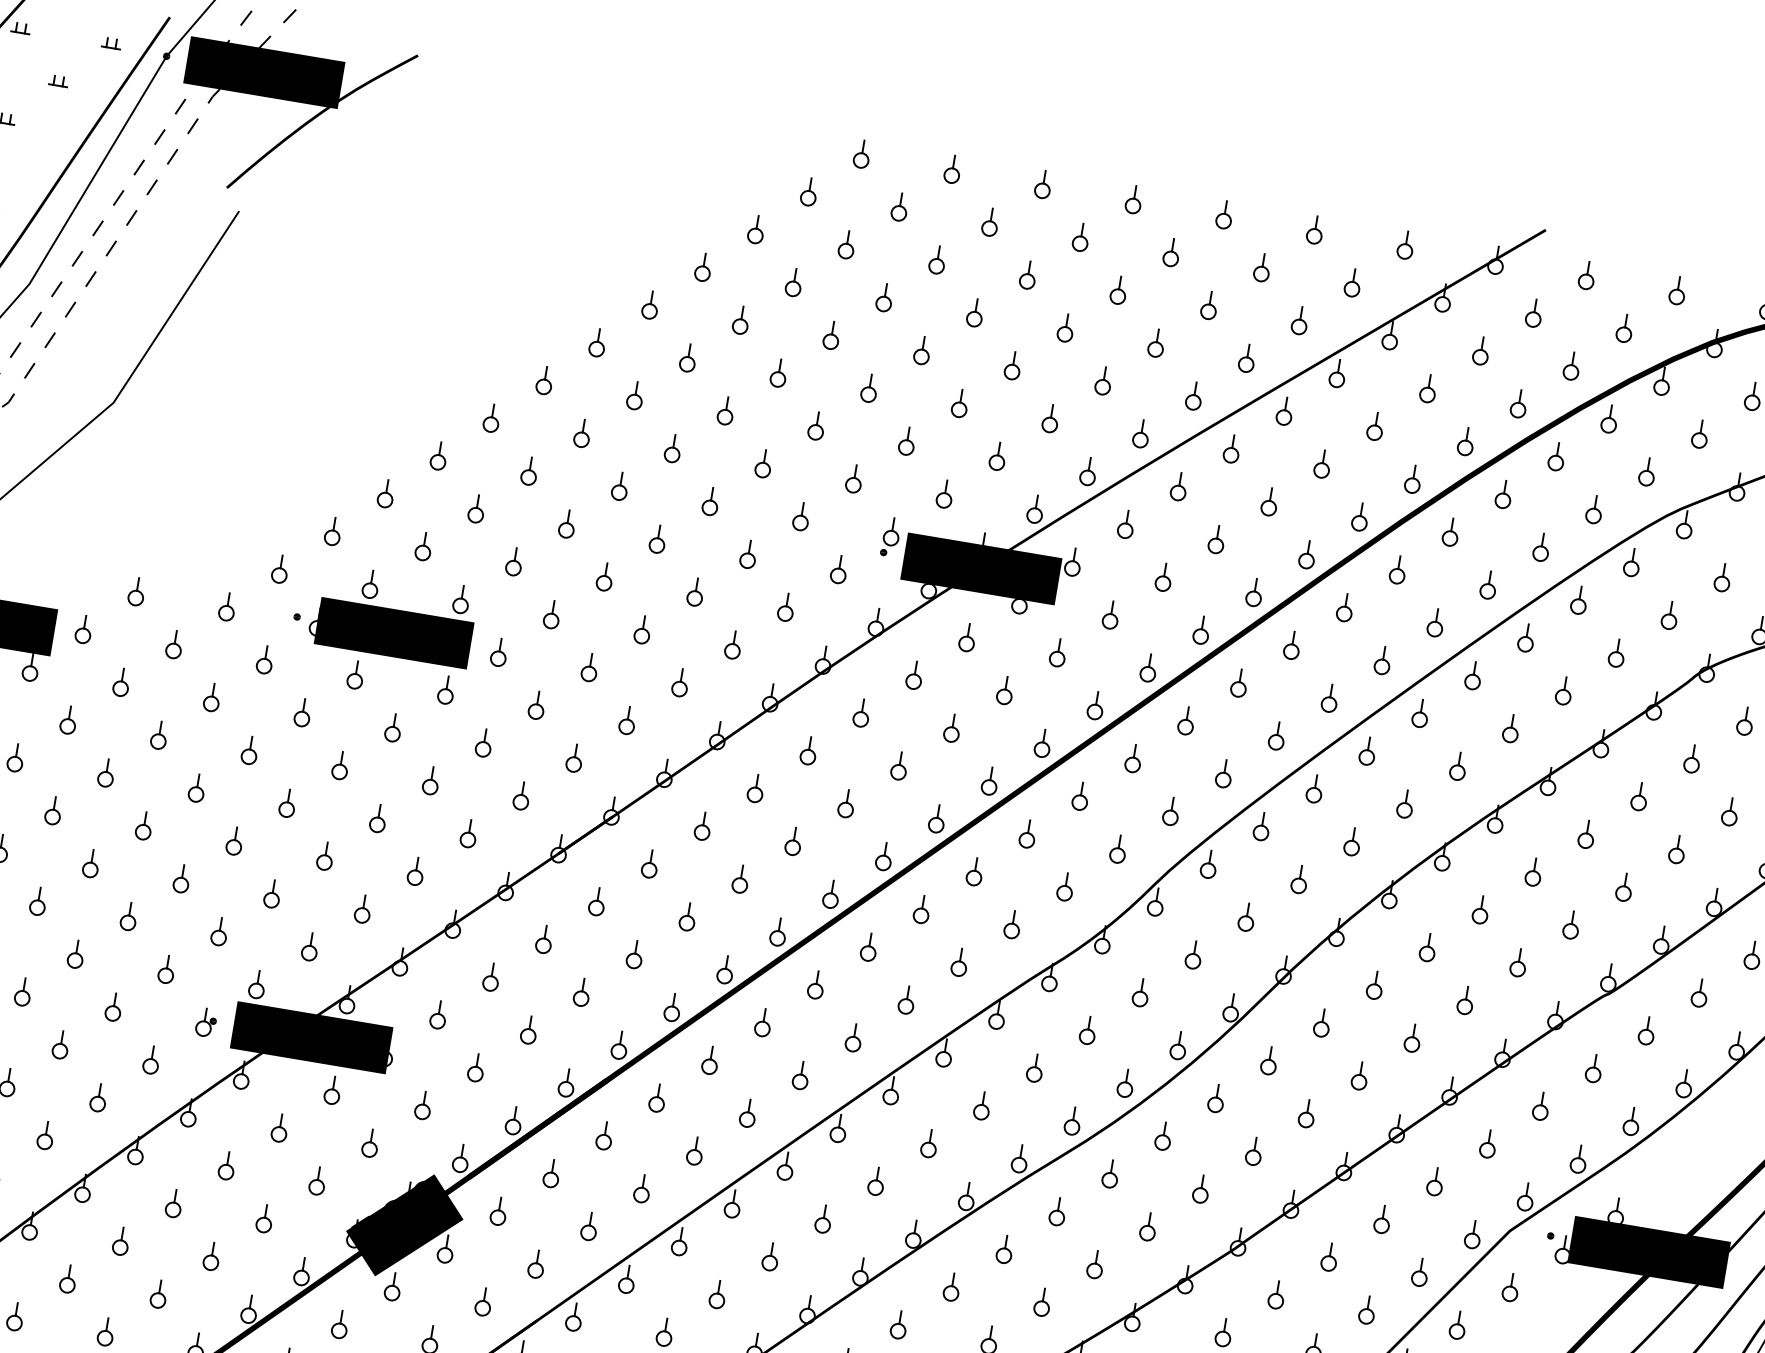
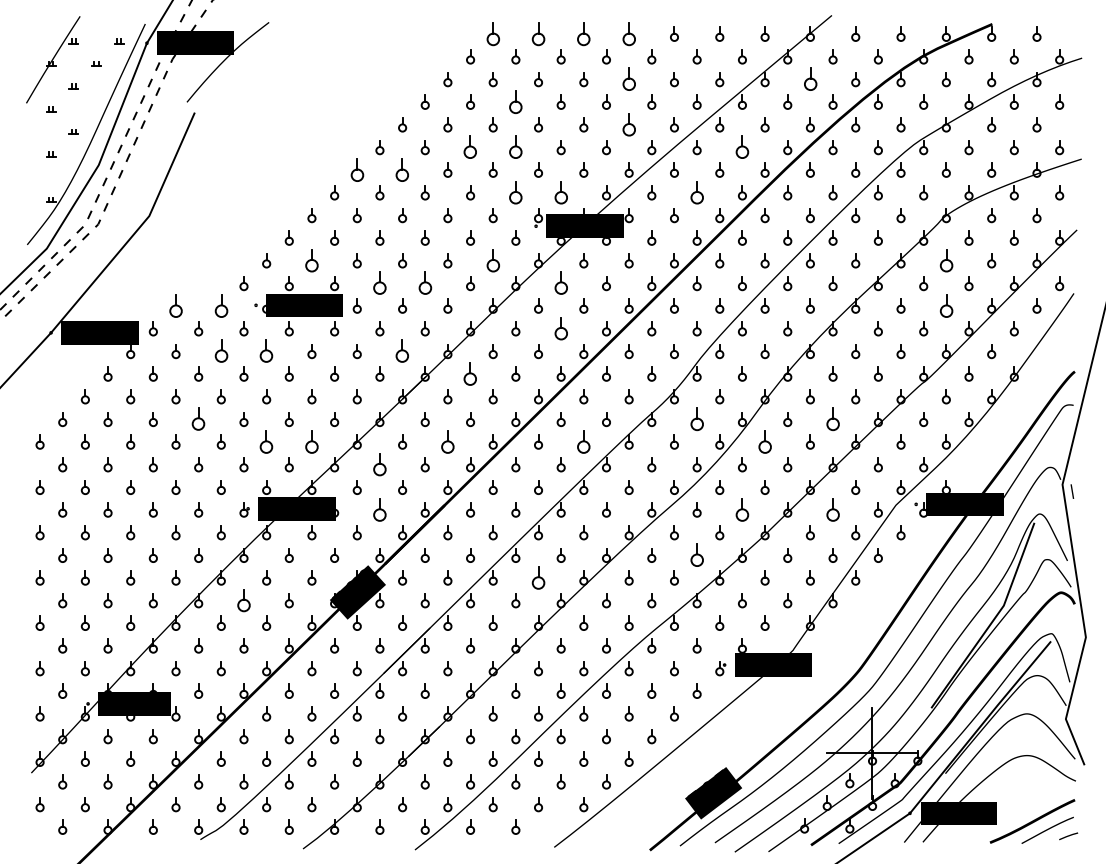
part: (860, 152) -> (492, 33), size x1.6
part: (952, 167) -> (538, 33), size x1.6
part: (1042, 182) -> (583, 33), size x1.6
part: (1132, 198) -> (628, 33), size x1.6
part: (1117, 290) -> (628, 79), size x1.6
part: (884, 296) -> (515, 101), size x1.6
part: (1479, 350) -> (809, 79), size x1.6
part: (778, 373) -> (470, 147), size x1.6
part: (543, 378) -> (356, 169), size x1.6
part: (1102, 380) -> (628, 124), size x1.6
part: (868, 388) -> (515, 147), size x1.6
part: (635, 394) -> (402, 169), size x1.6
part: (1322, 464) -> (742, 147), size x1.6
part: (853, 478) -> (515, 192), size x1.6
part: (943, 493) -> (560, 192), size x1.6
part: (1215, 538) -> (696, 192), size x1.6
part: (423, 545) -> (311, 260), size x1.6
part: (135, 590) -> (175, 305), size x1.6
part: (225, 605) -> (220, 305), size x1.6
part: (785, 606) -> (492, 260), size x1.6
part: (551, 614) -> (379, 283), size x1.6
part: (641, 629) -> (424, 283), size x1.6
part: (913, 675) -> (560, 283), size x1.6
part: (210, 697) -> (220, 351), size x1.6
part: (302, 712) -> (266, 351), size x1.6
part: (574, 758) -> (402, 351), size x1.6
part: (1690, 758) -> (945, 260), size x1.6
part: (898, 765) -> (560, 328), size x1.6
part: (703, 825) -> (470, 373), size x1.6
part: (143, 826) -> (198, 419), size x1.6
part: (1675, 848) -> (945, 305), size x1.6
part: (272, 892) -> (266, 441), size x1.6
part: (362, 907) -> (311, 441), size x1.6
part: (634, 953) -> (447, 441), size x1.6
part: (490, 976) -> (379, 464), size x1.6
part: (1139, 992) -> (696, 419), size x1.6
part: (906, 998) -> (583, 441), size x1.6
part: (1411, 1038) -> (832, 419), size x1.6
part: (1268, 1059) -> (764, 441), size x1.6
part: (475, 1066) -> (379, 509), size x1.6
part: (1201, 1188) -> (742, 509), size x1.6
part: (173, 1203) -> (243, 600), size x1.6
part: (1381, 1218) -> (832, 509), size x1.6
part: (770, 1255) -> (538, 577), size x1.6
part: (1094, 1264) -> (696, 555), size x1.6

